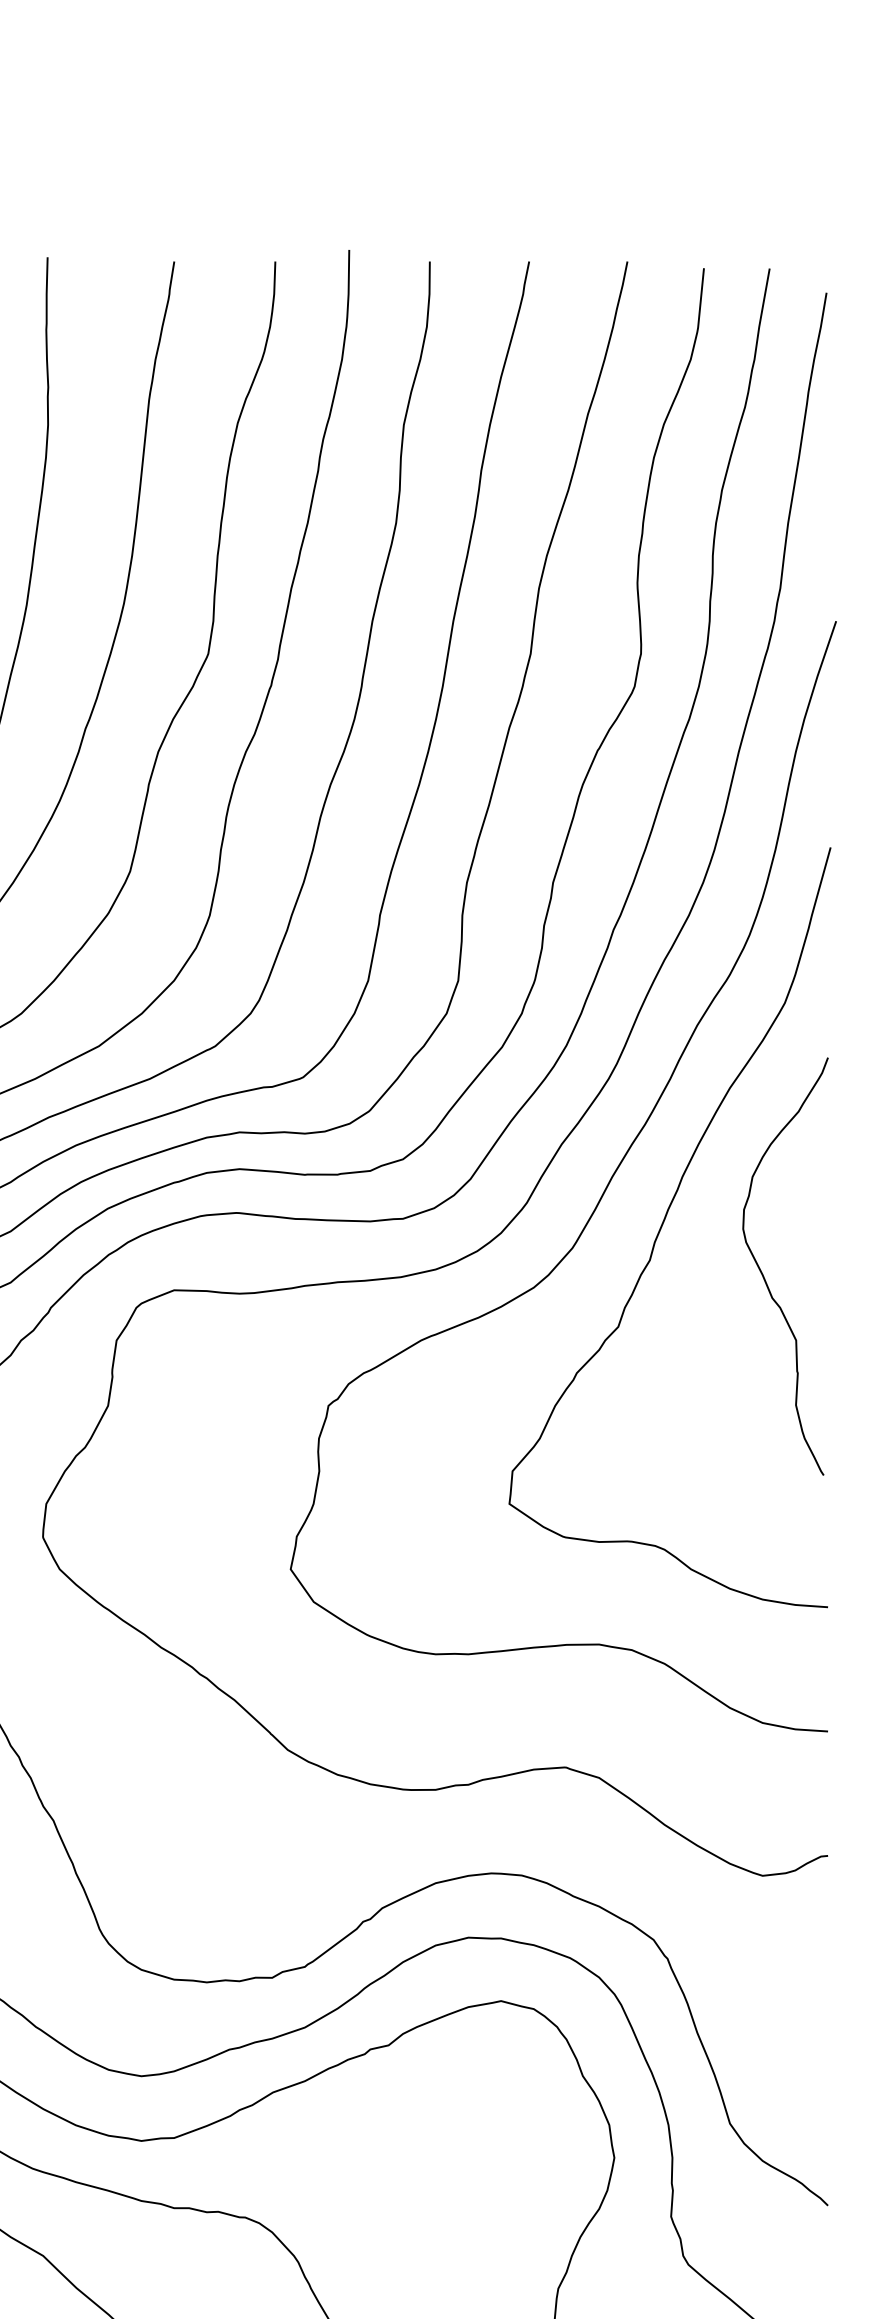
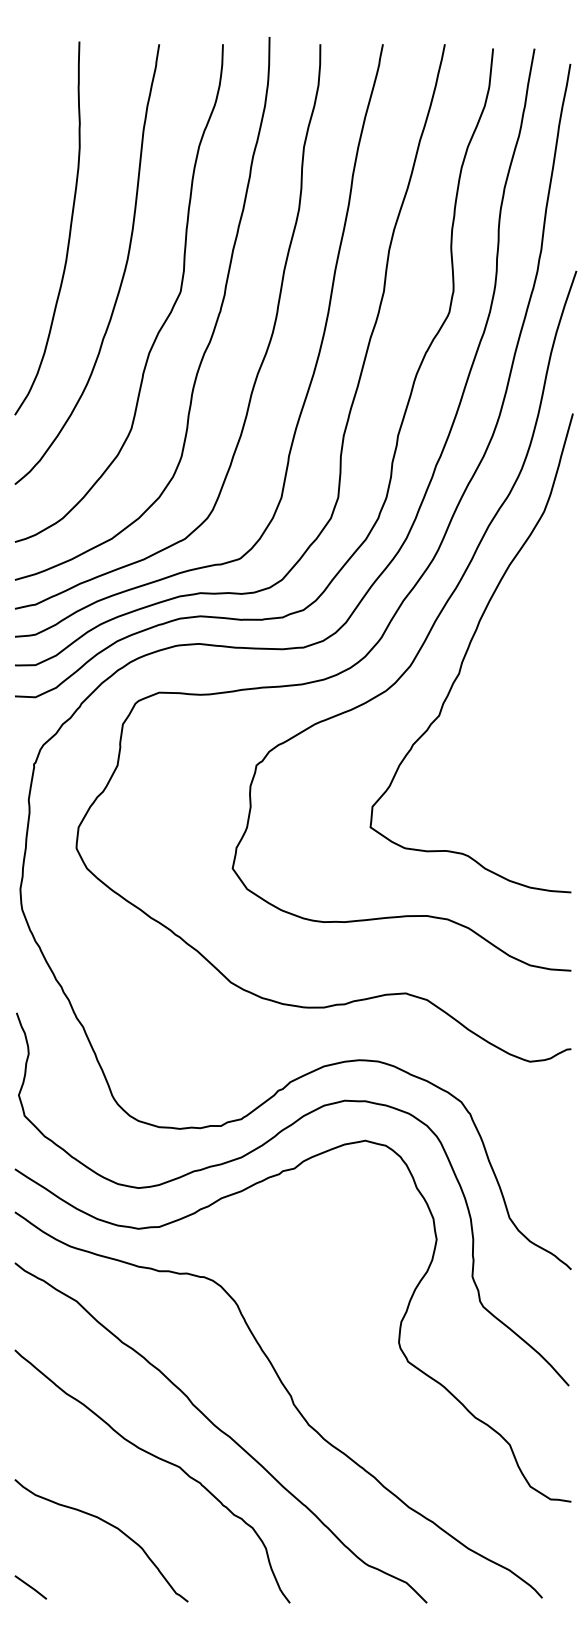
curve: (764, 1275) -> (531, 683), removed

